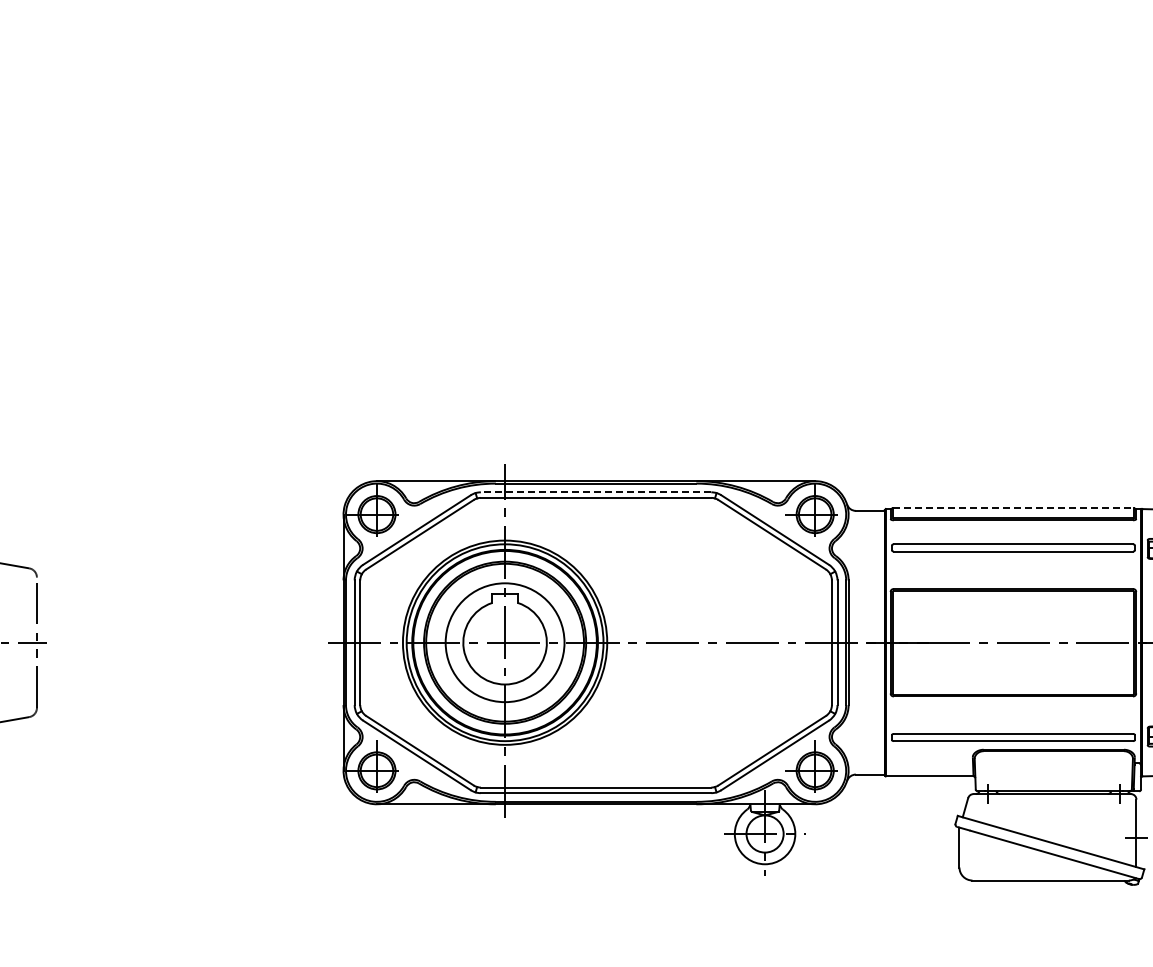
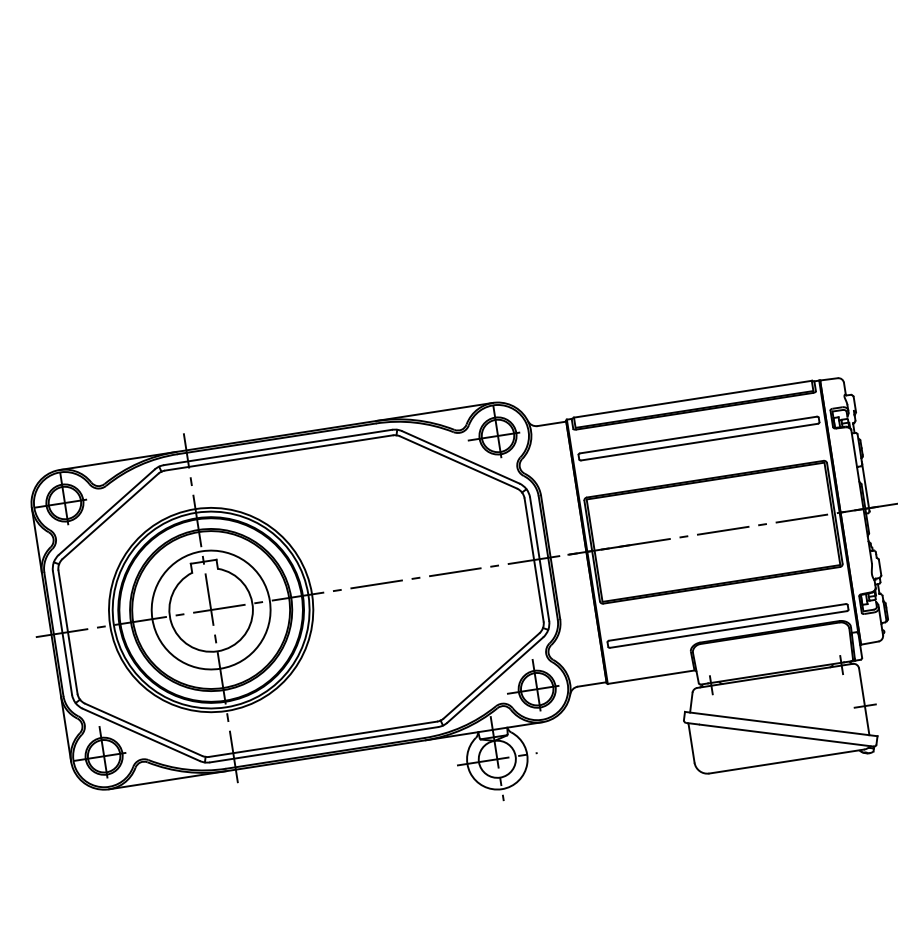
line: (595, 492) -> (277, 447), dashed -> solid
line: (1013, 508) -> (693, 399), dashed -> solid

